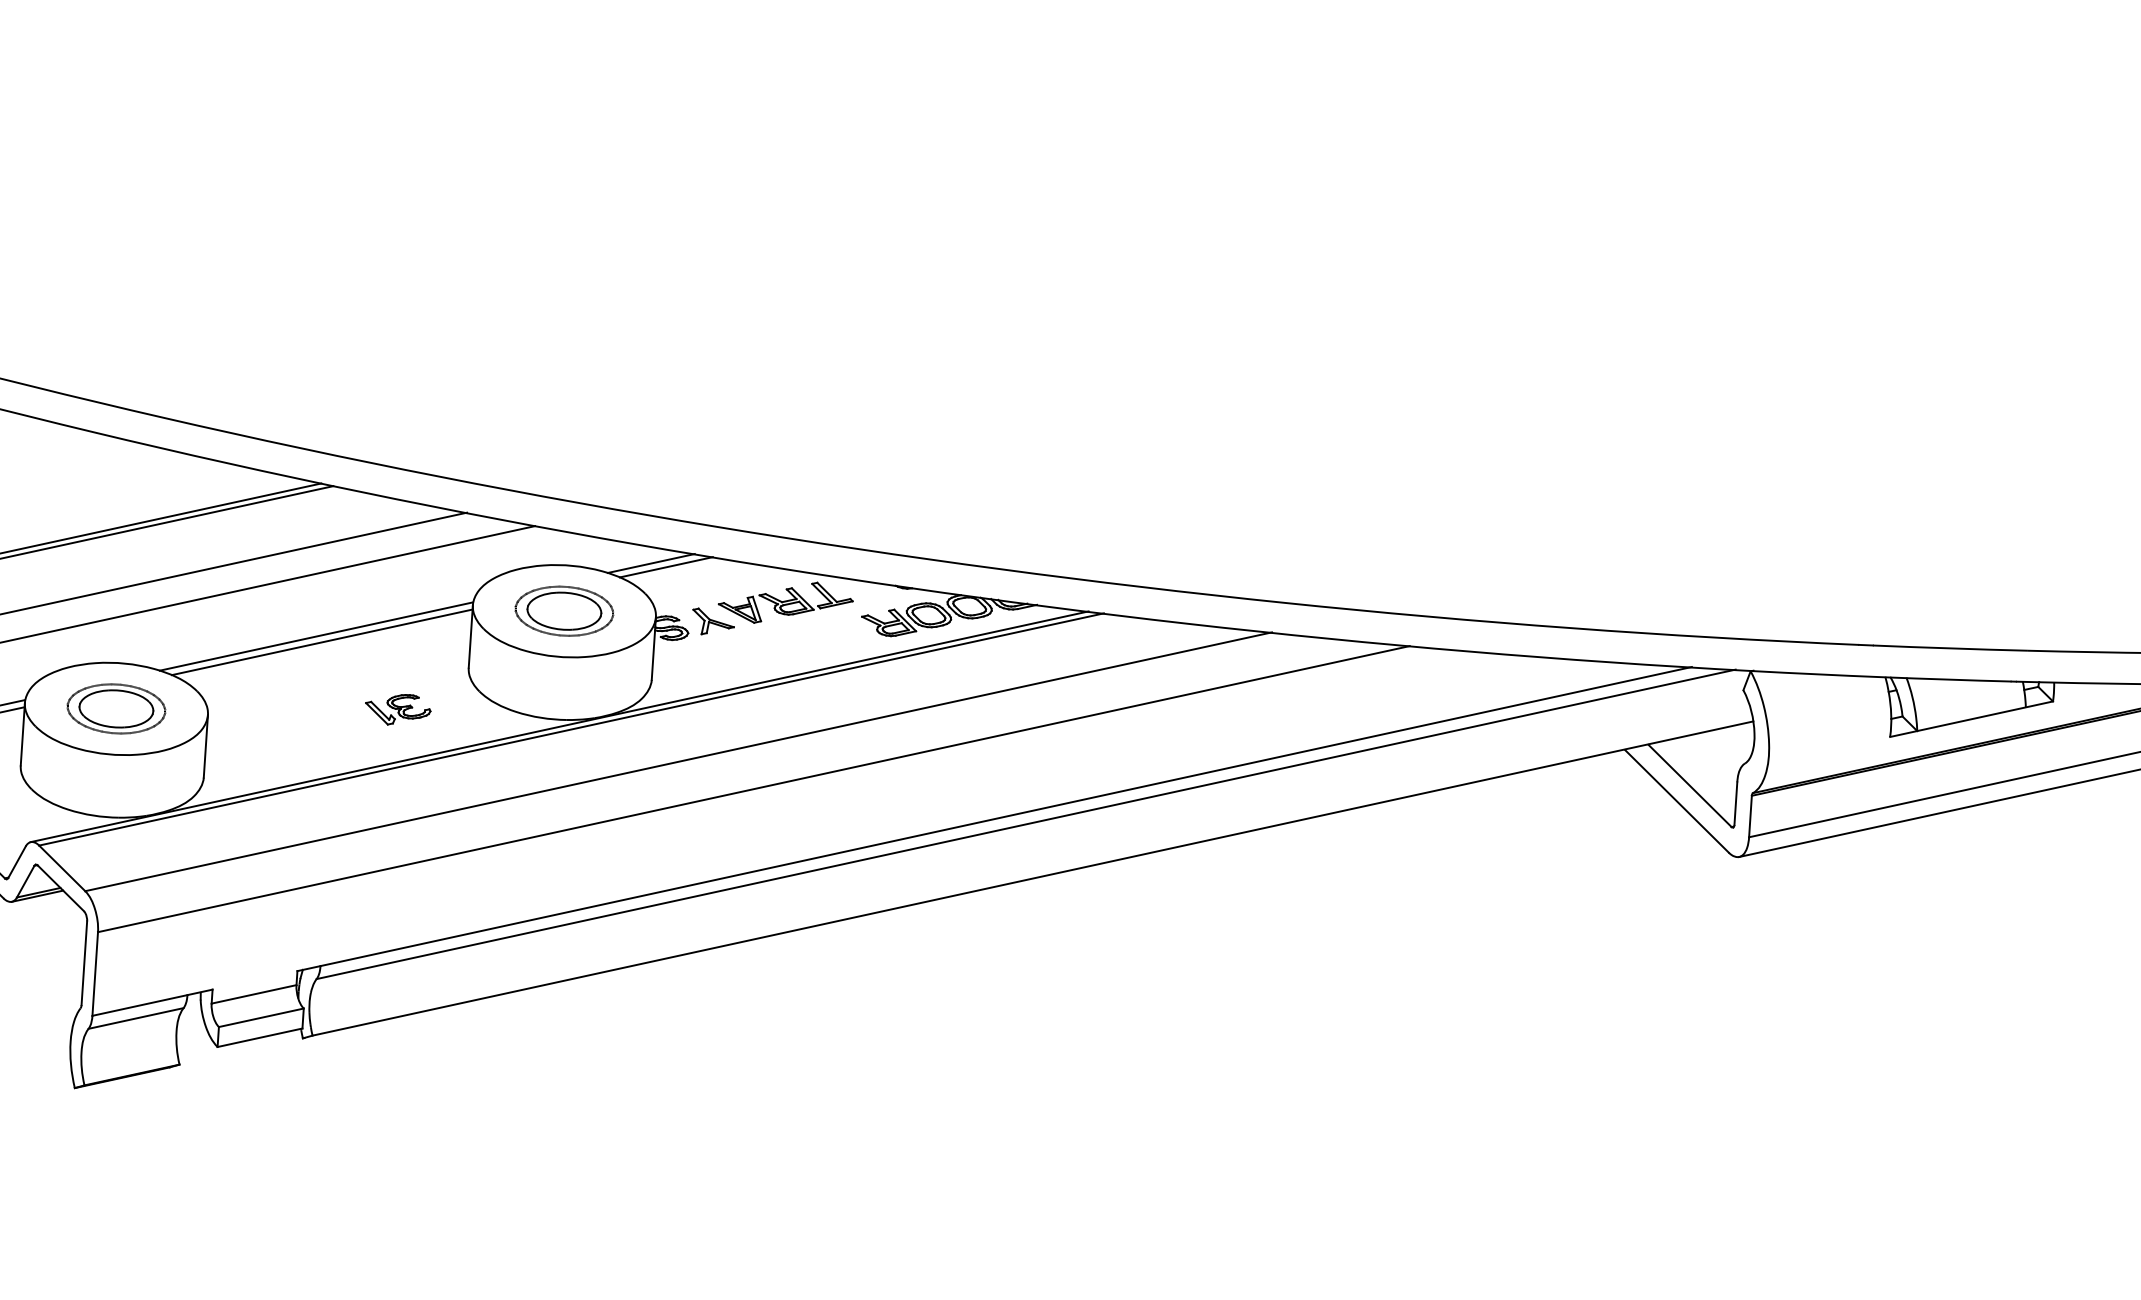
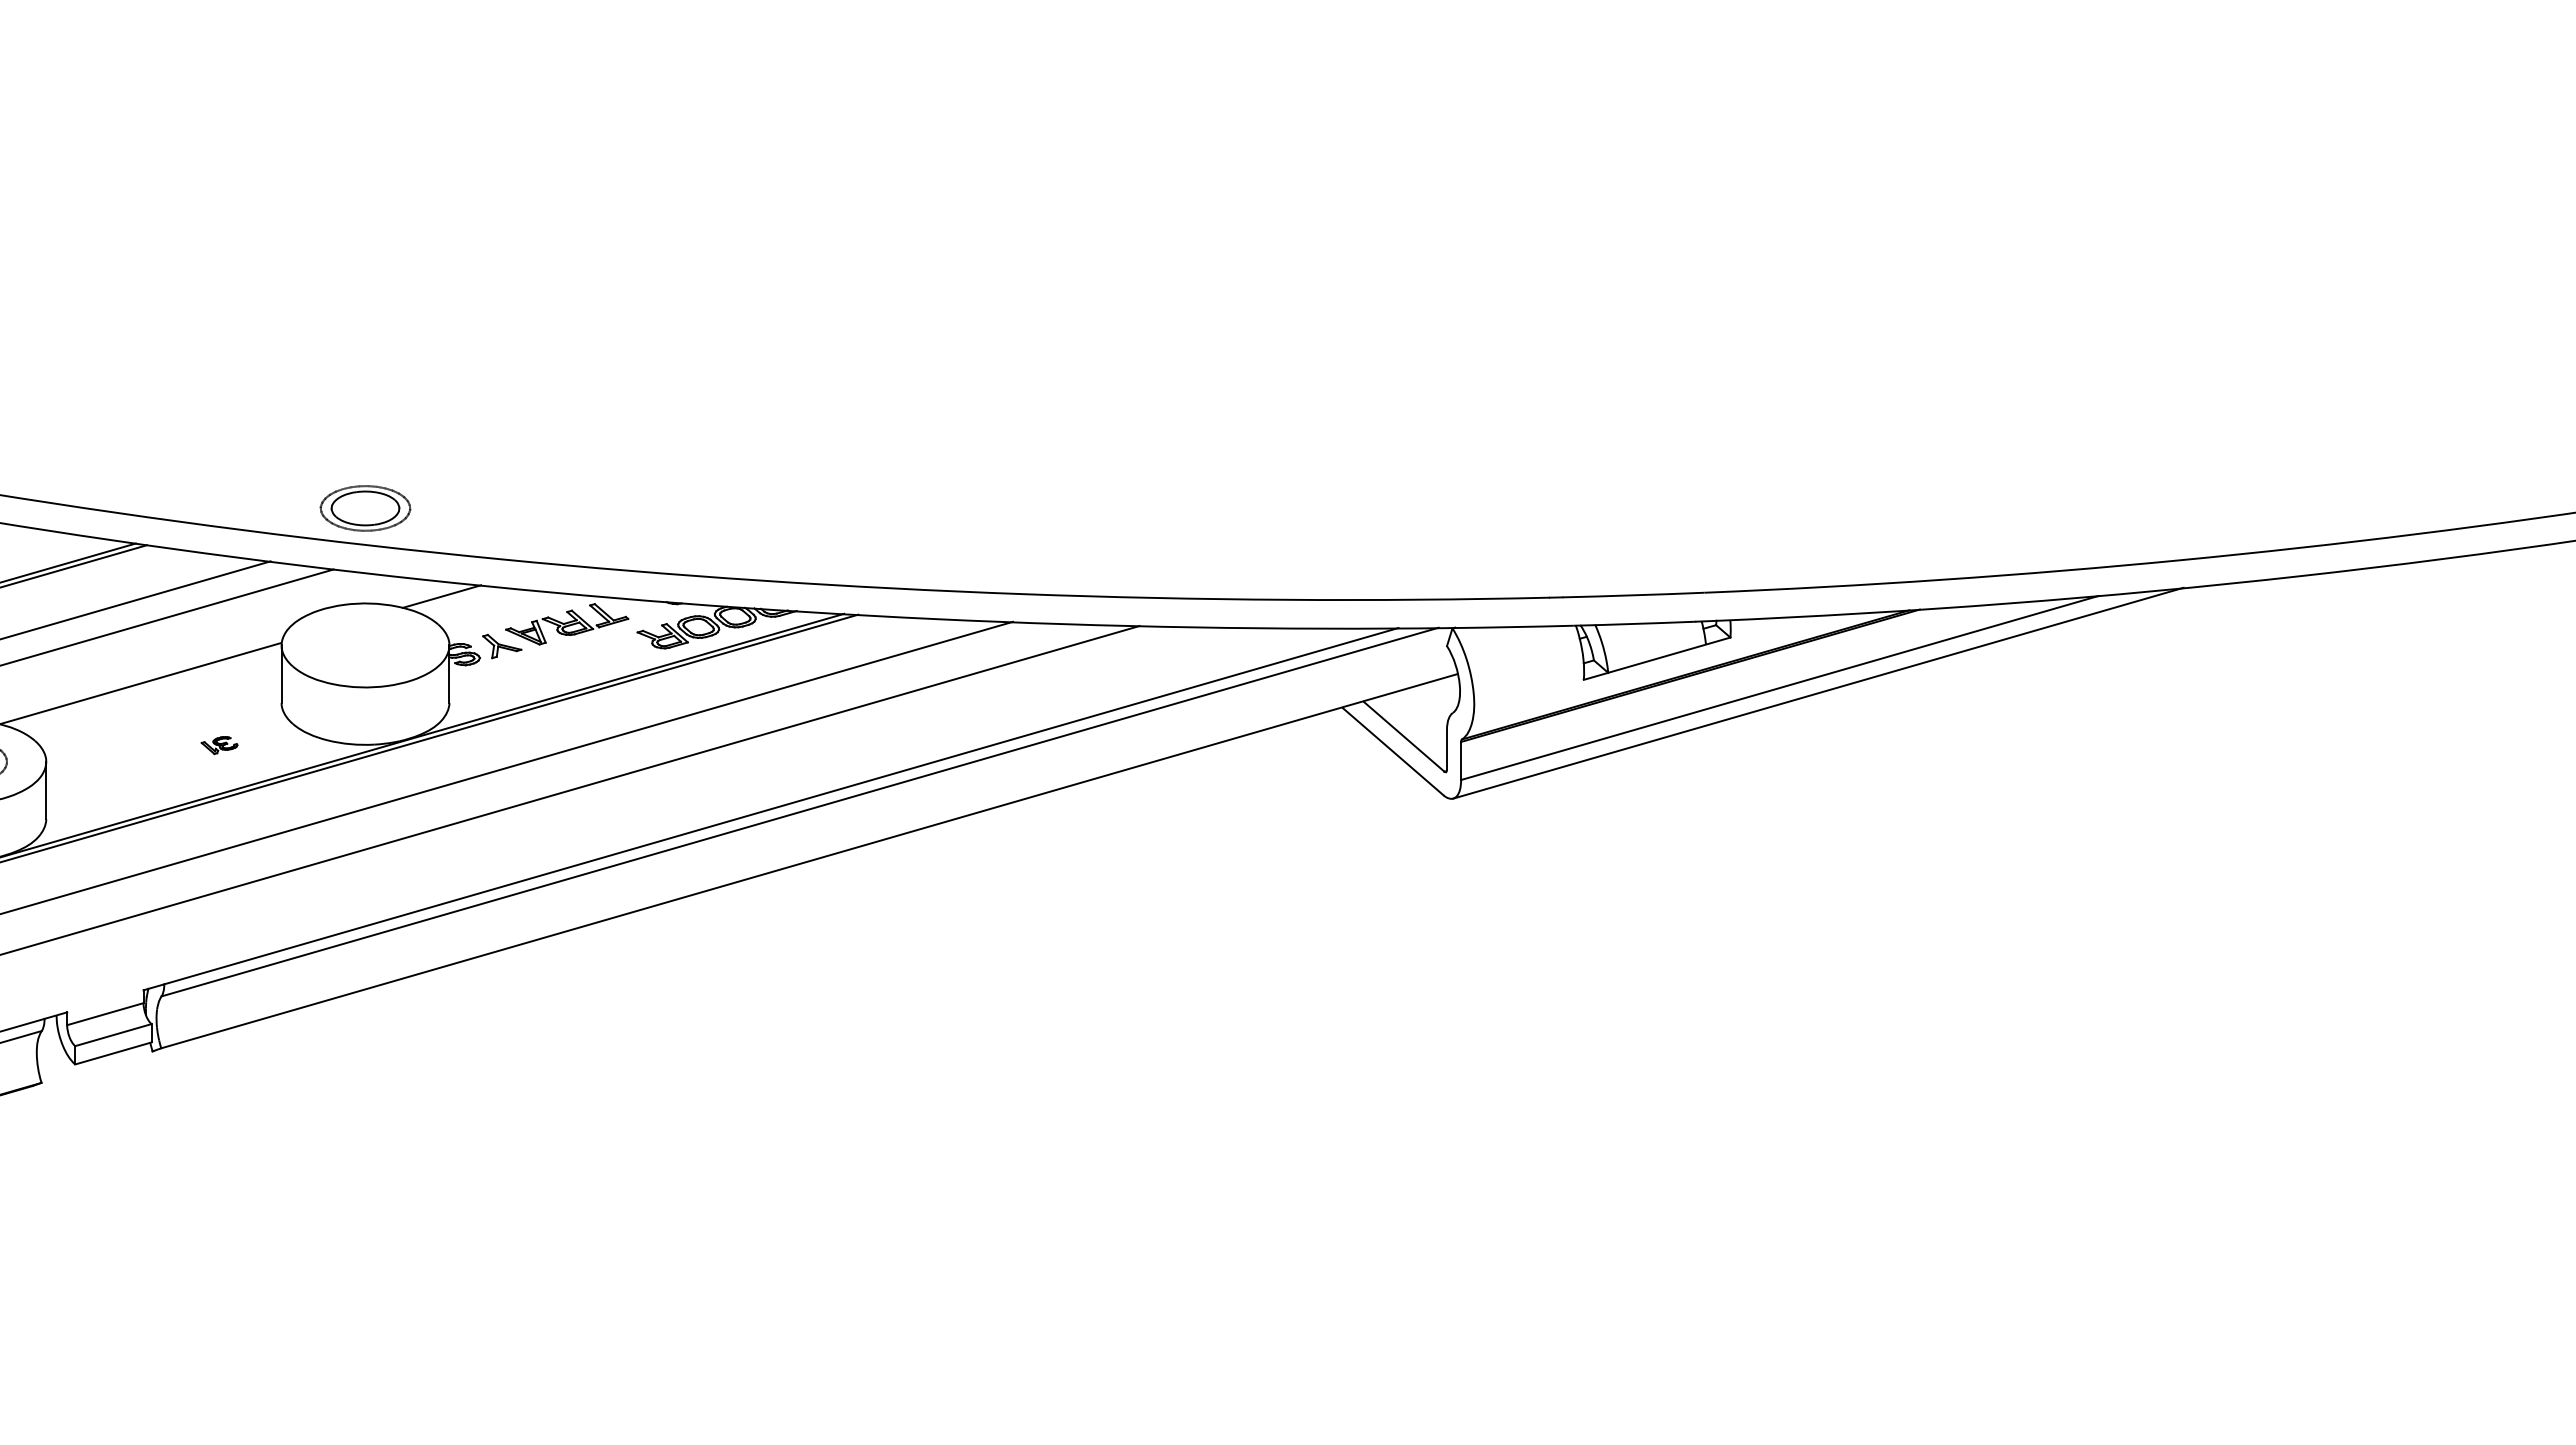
line: (665, 567) -> (455, 599), removed
part: (564, 611) -> (365, 508), moved
line: (321, 642) -> (145, 688), removed
part: (397, 709) -> (219, 745), size x0.6

